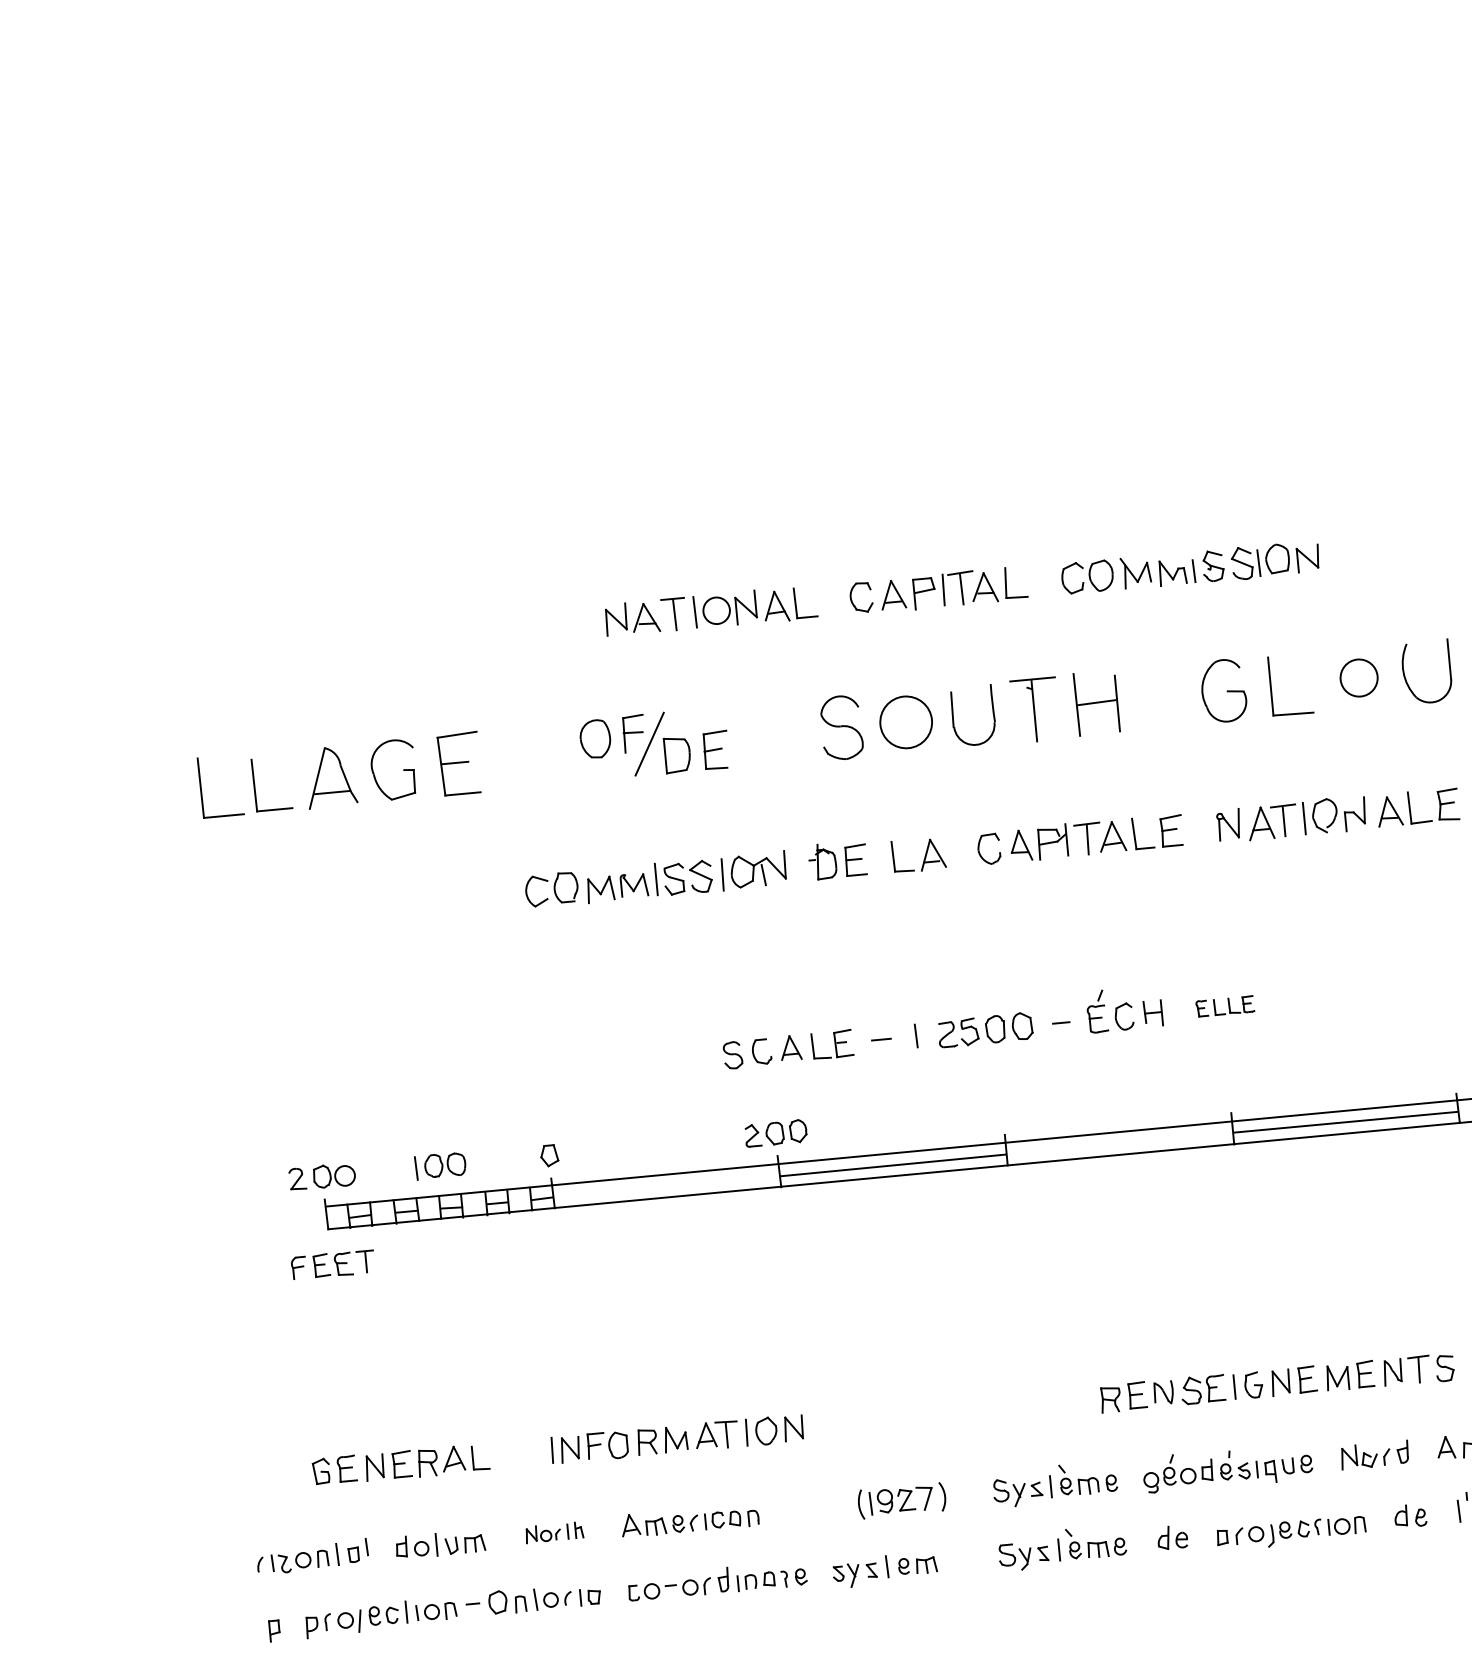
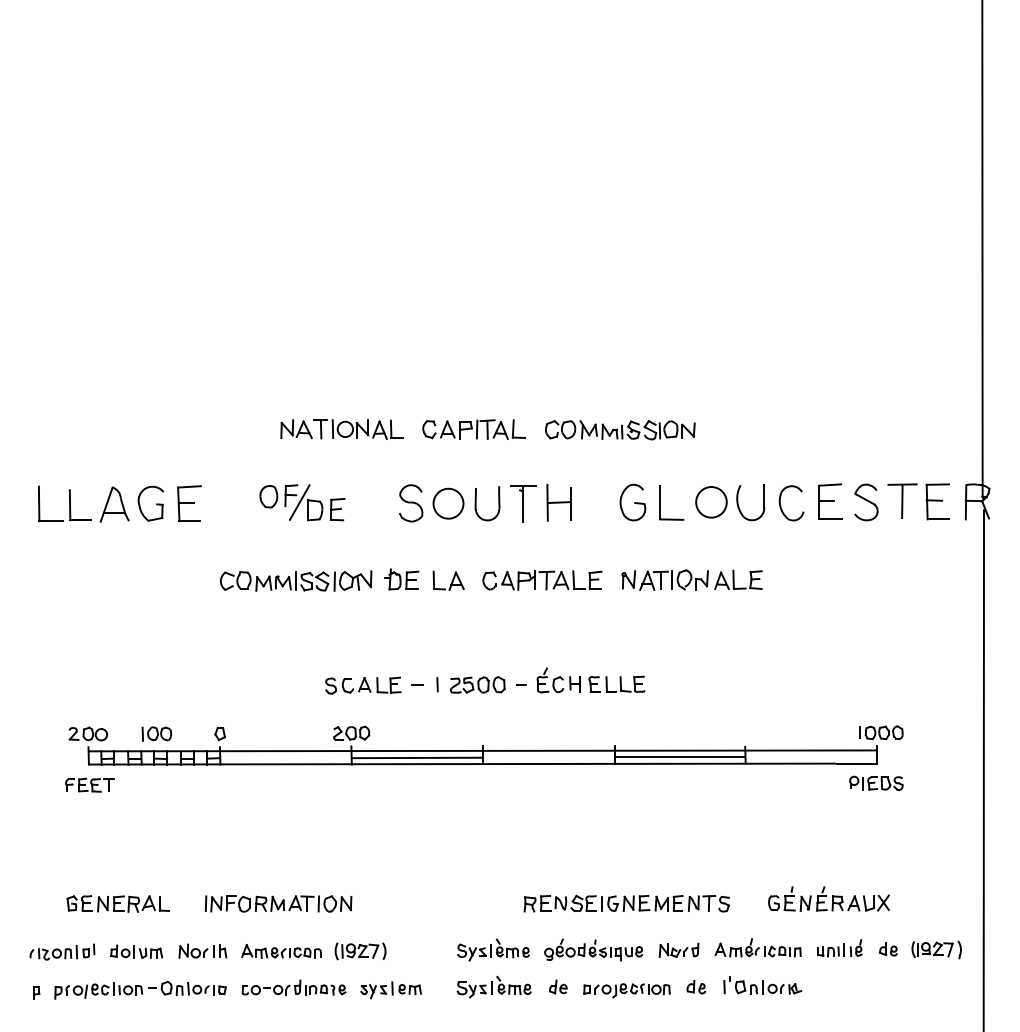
circle: (1359, 678) -> (711, 502), size x1.43
part: (1224, 1005) -> (616, 683), size x1.67
part: (901, 1501) -> (360, 951), moved
part: (553, 1531) -> (202, 950), size x1.43

